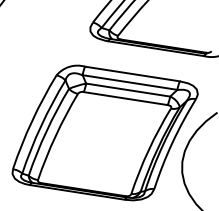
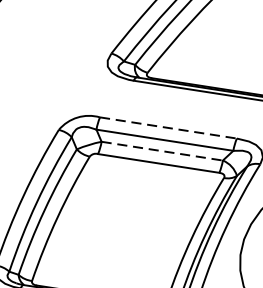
line: (132, 74) -> (168, 128), solid -> dashed
line: (128, 90) -> (162, 151), solid -> dashed

